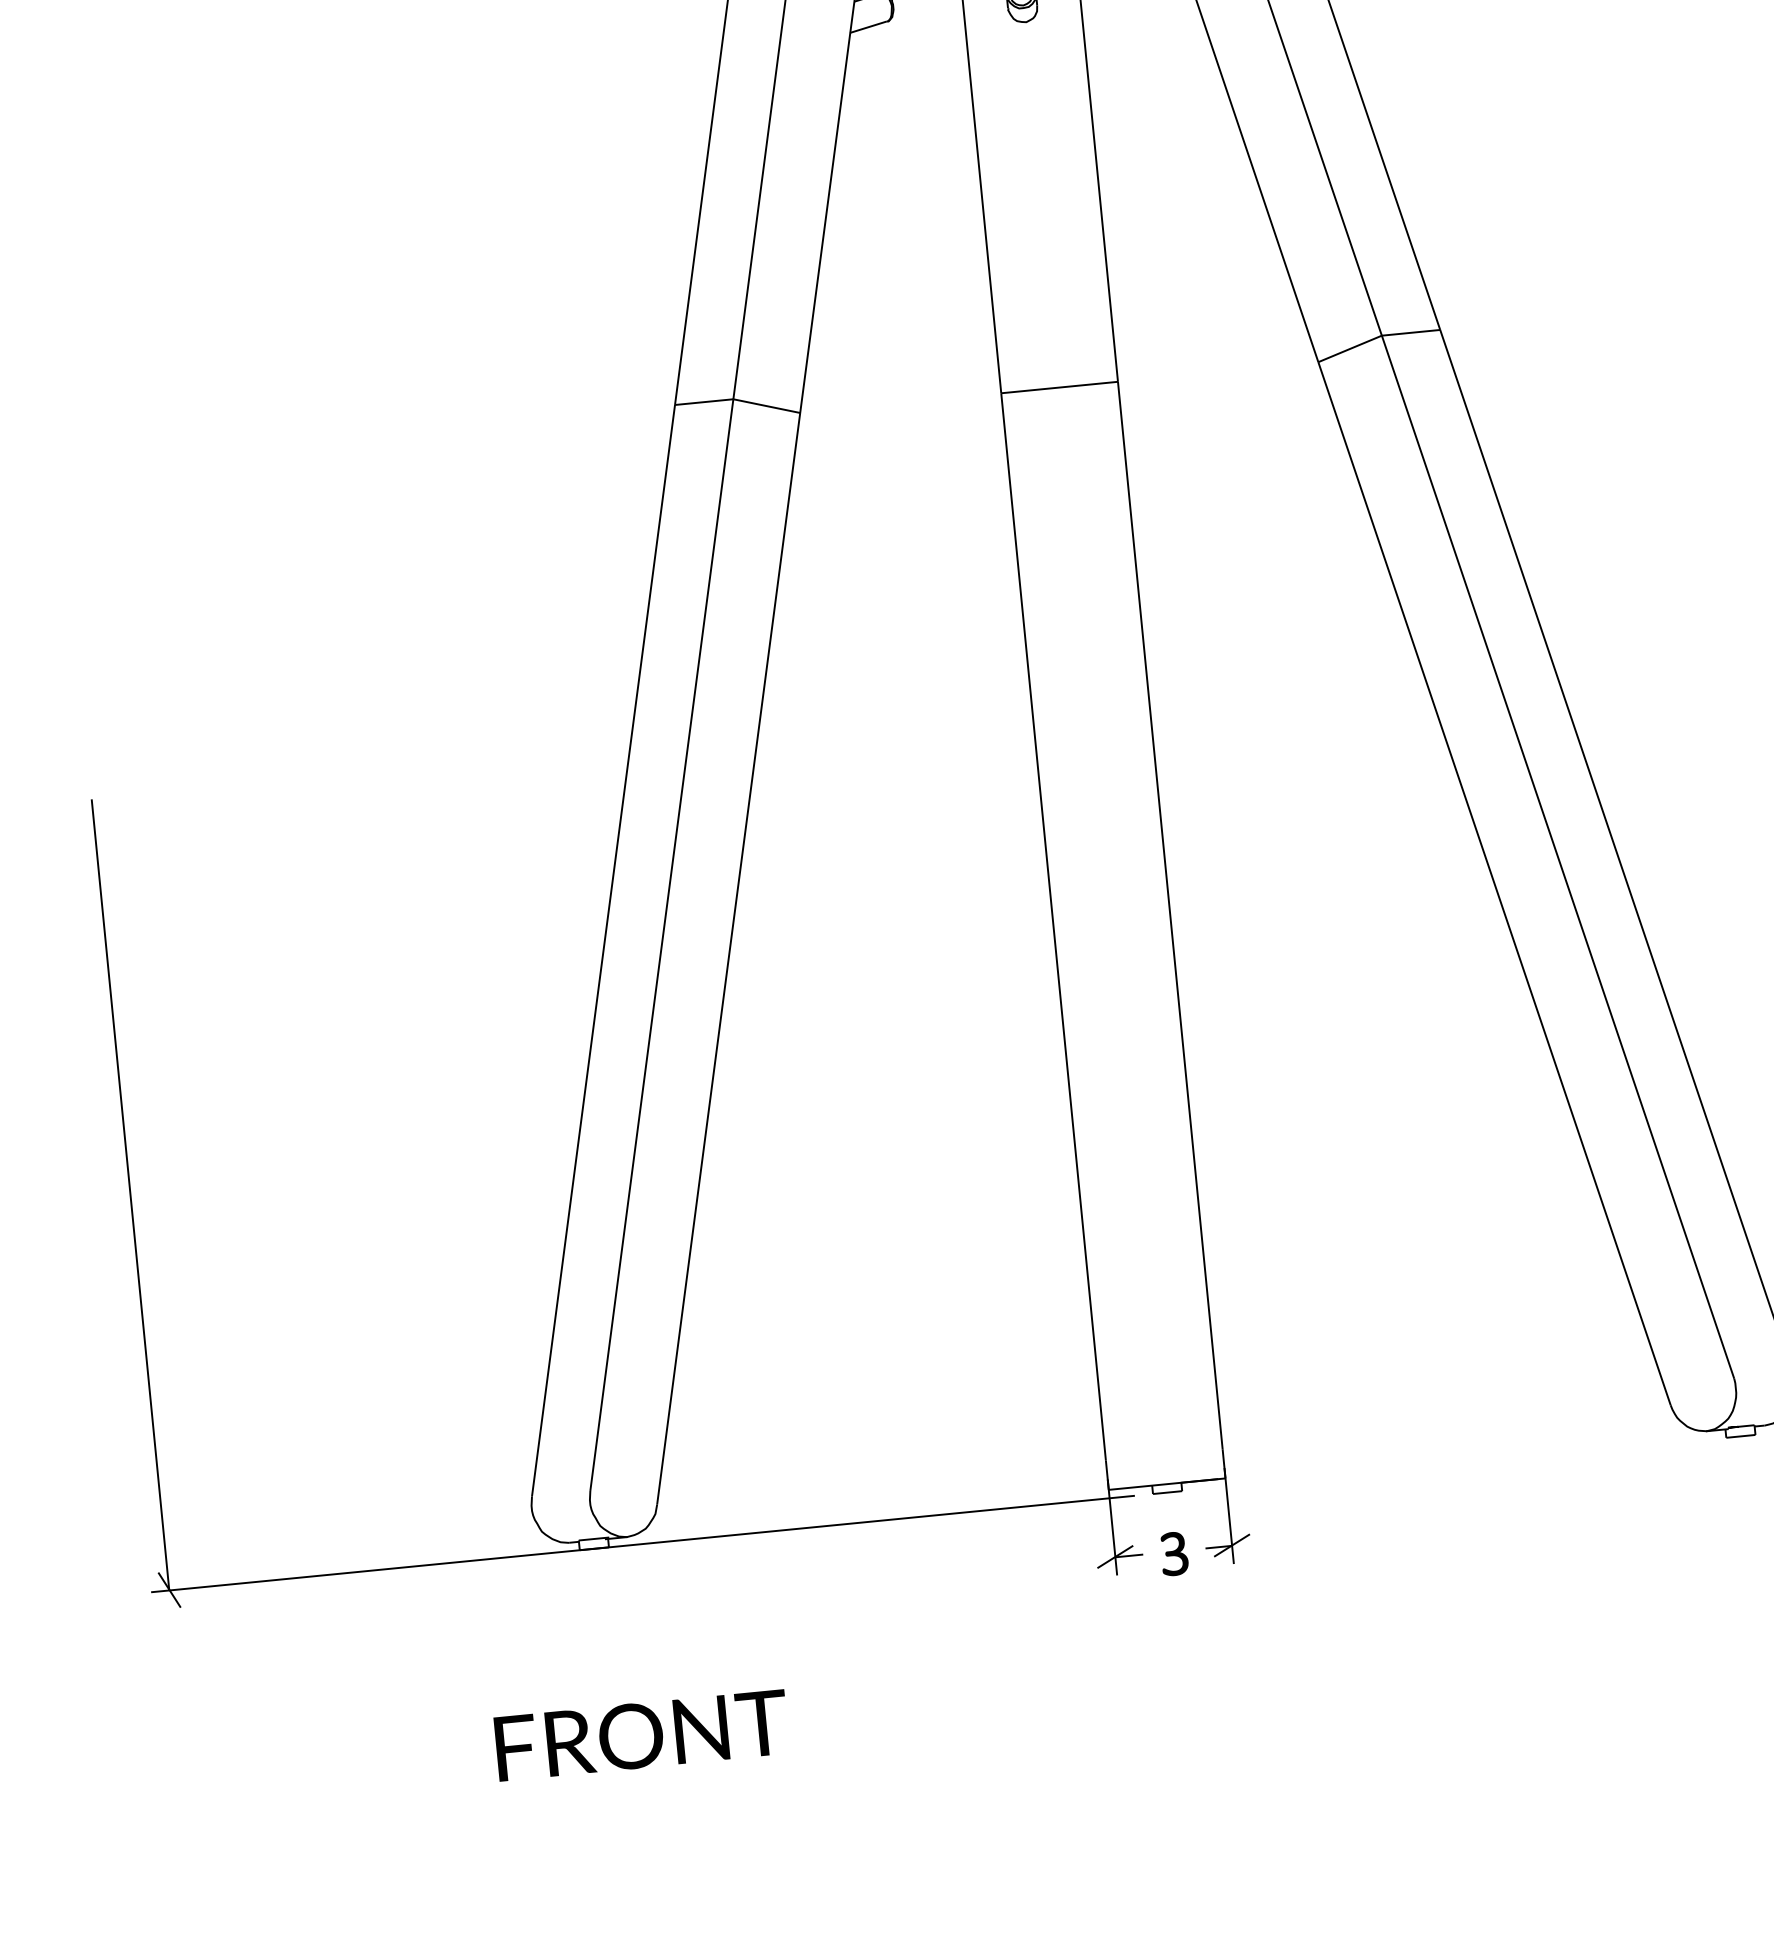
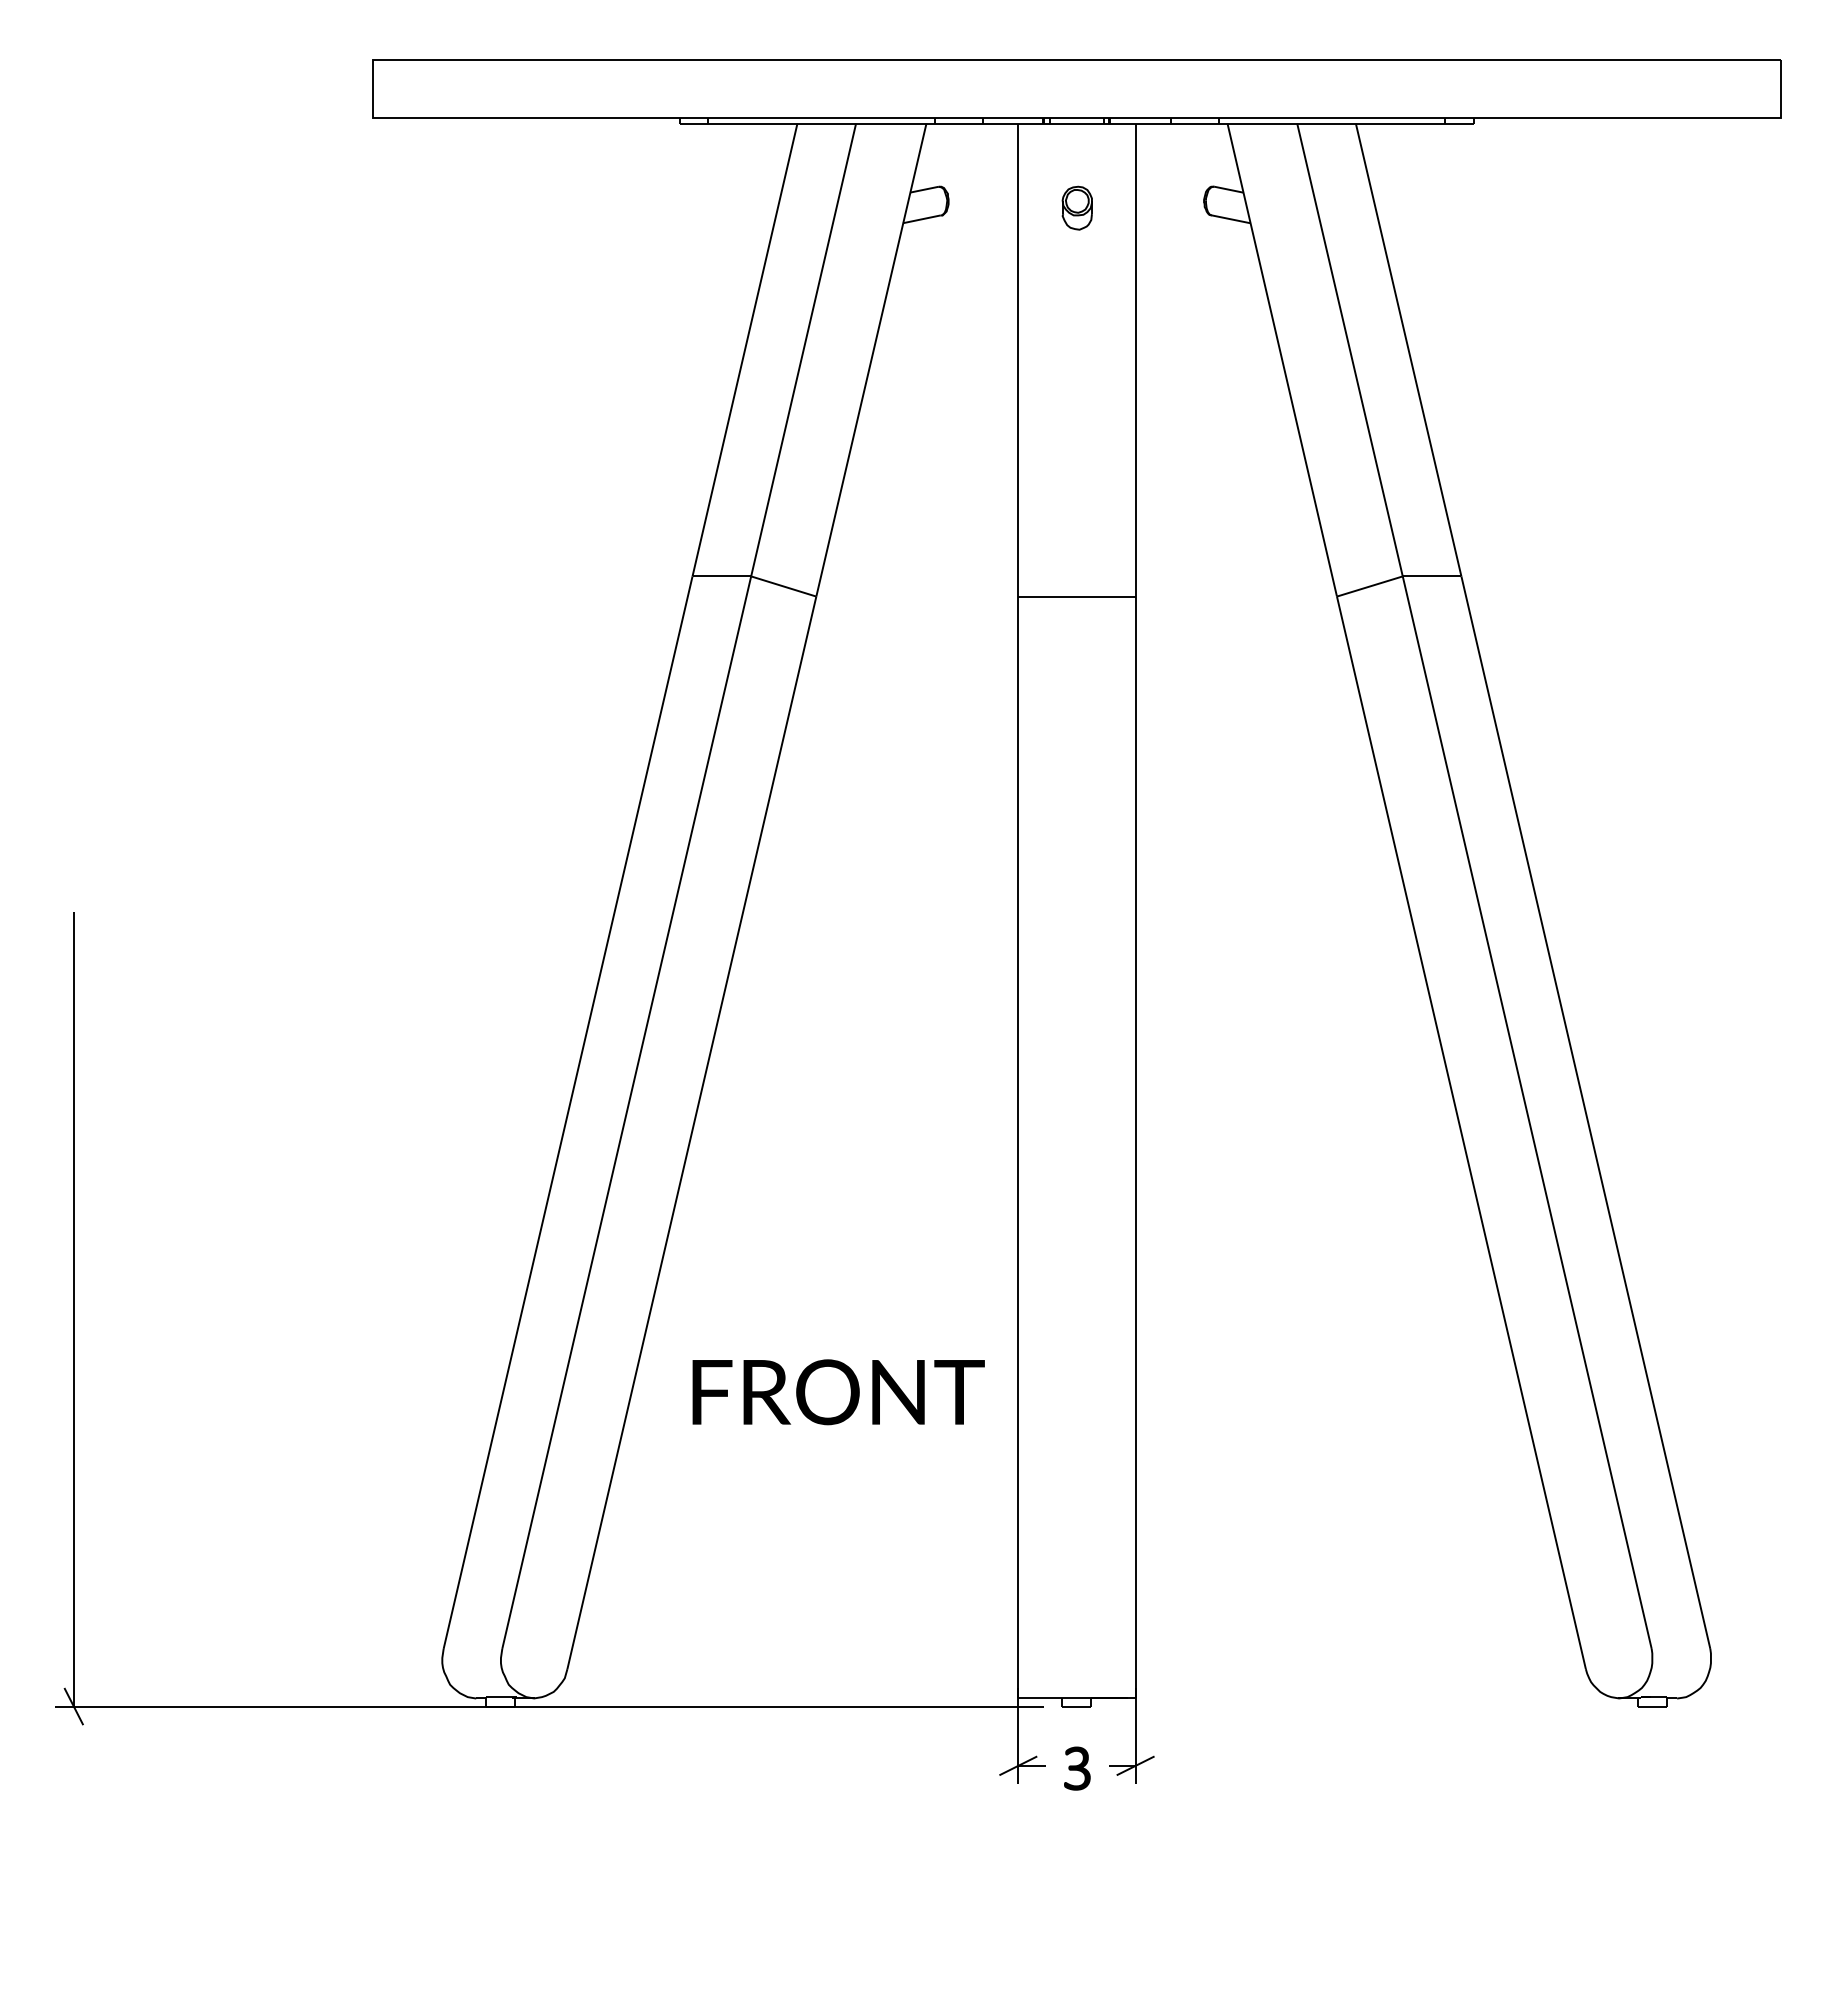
text: (641, 1735) -> (838, 1392), moved

